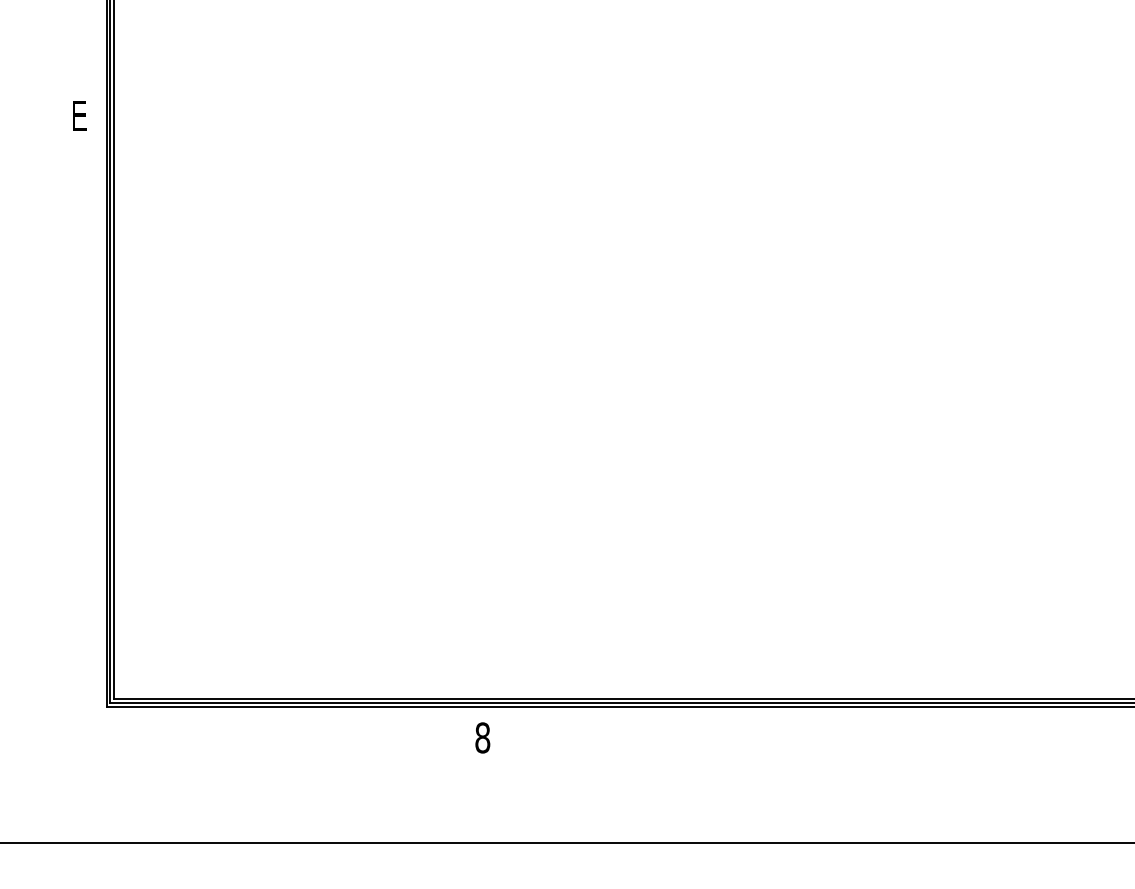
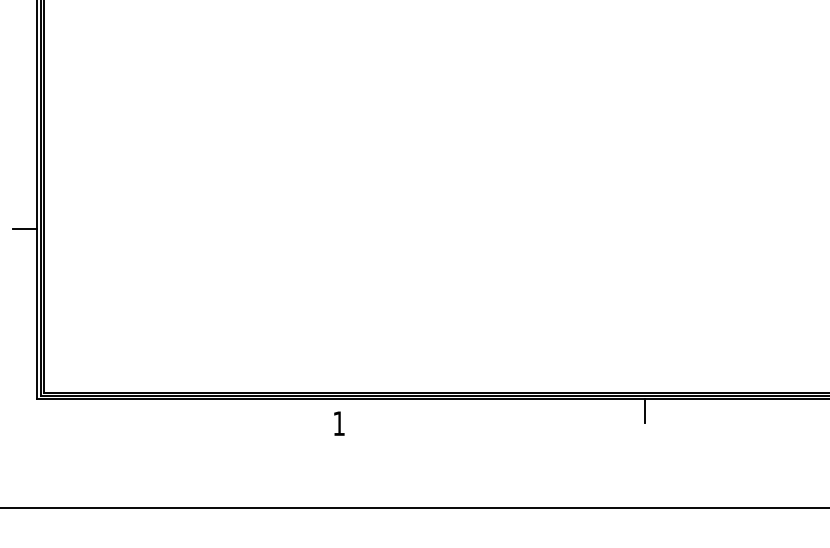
line: (91, 494) -> (25, 228), added
line: (863, 721) -> (644, 410), added
text: (482, 737) -> (338, 423), 8 -> 1

